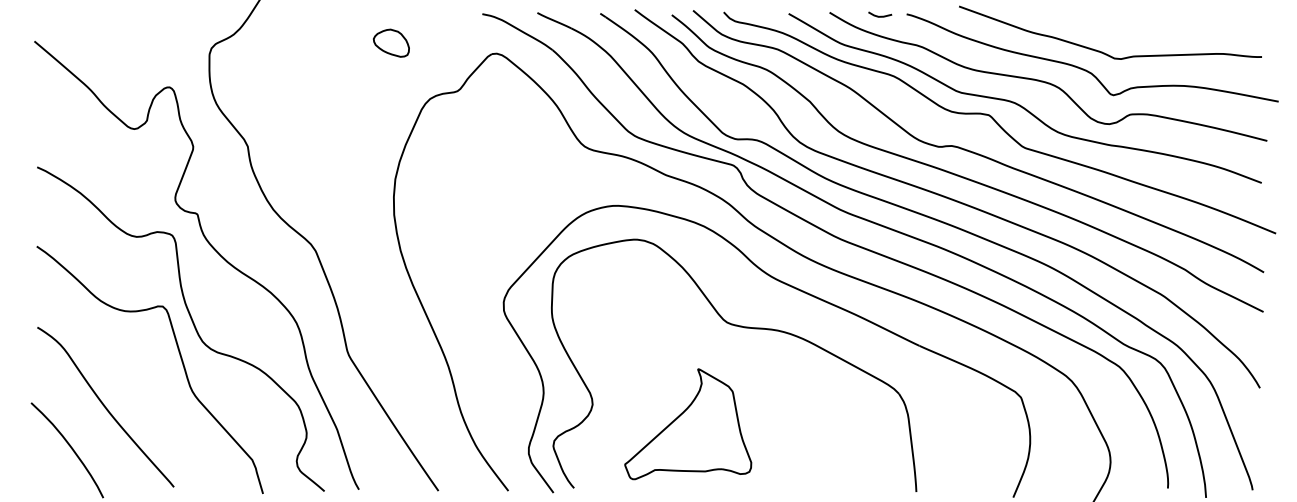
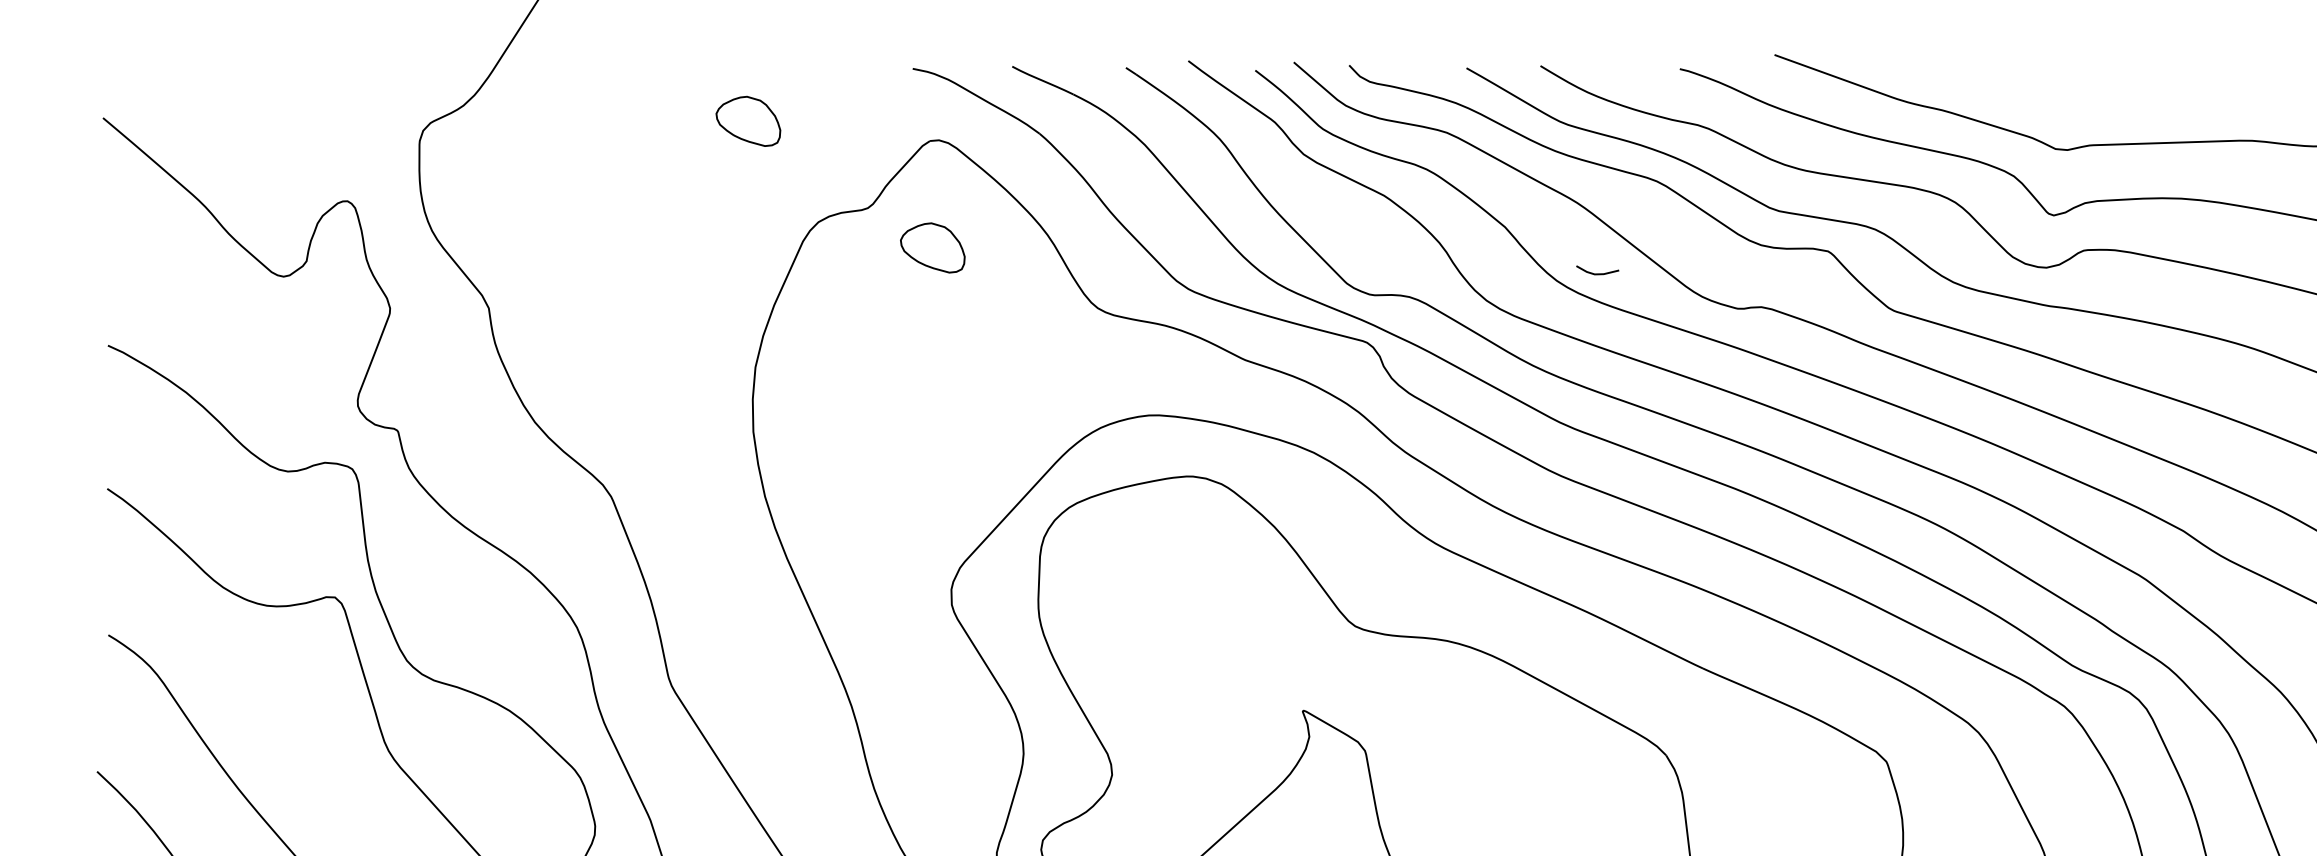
line: (880, 15) -> (1598, 271), moved
part: (492, 112) -> (931, 246), added

